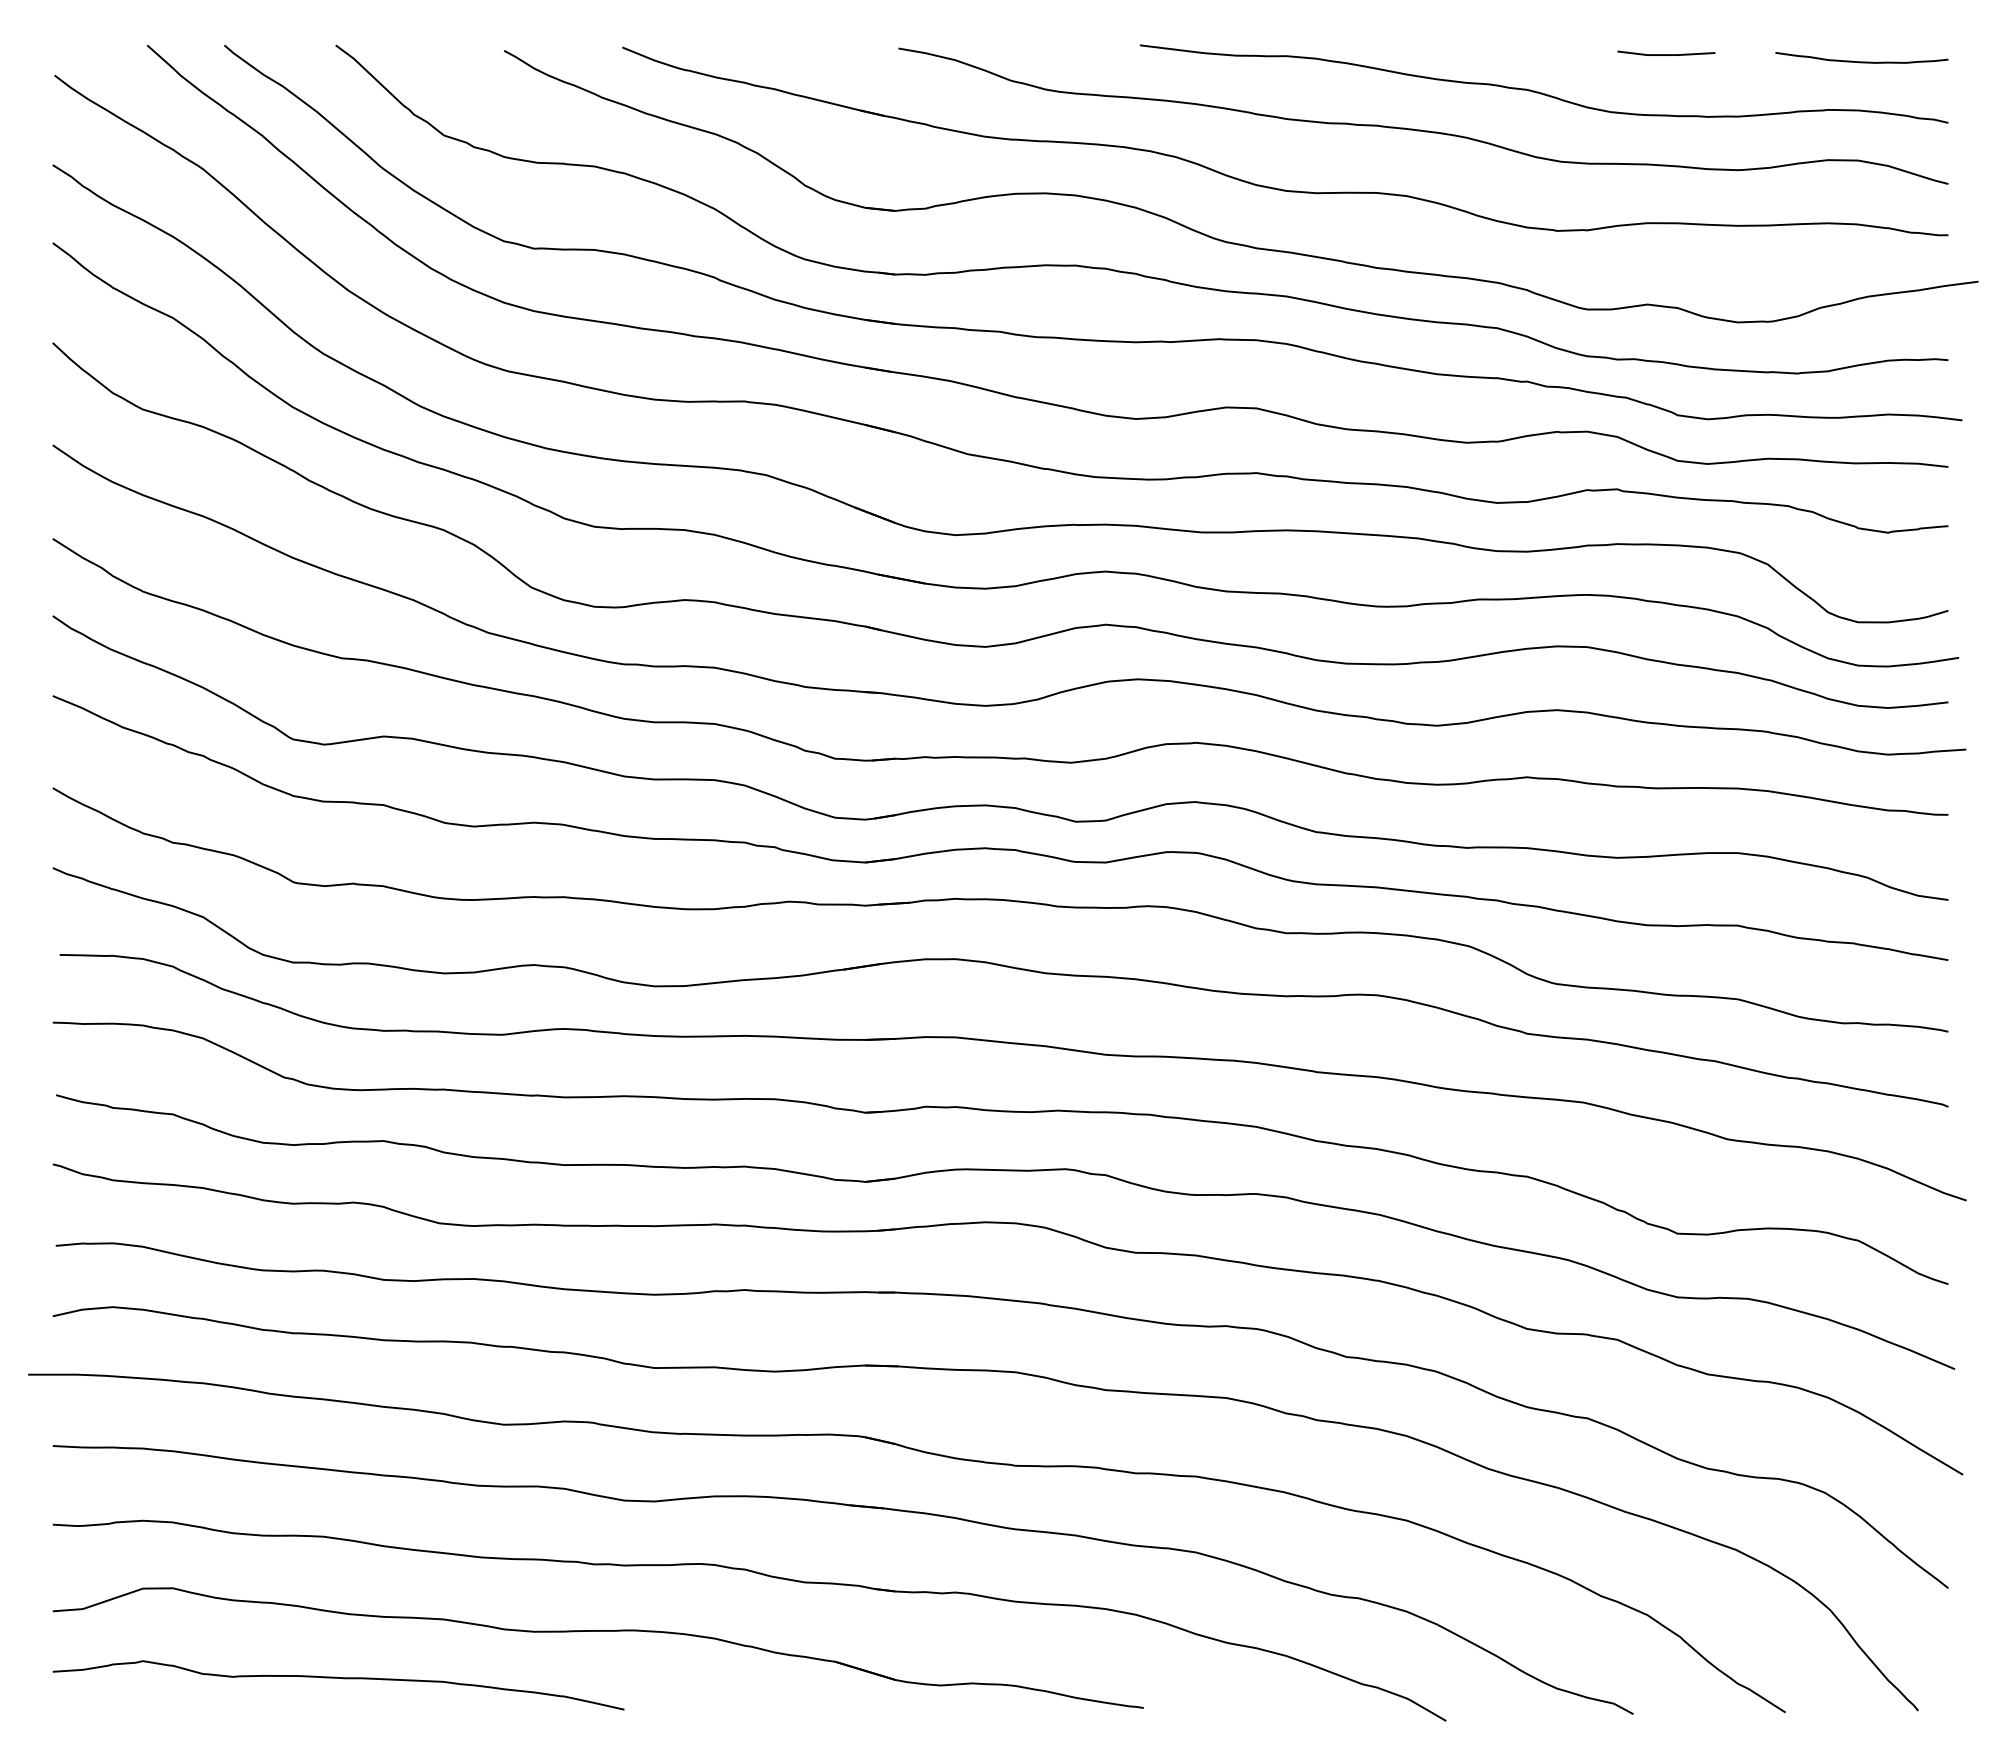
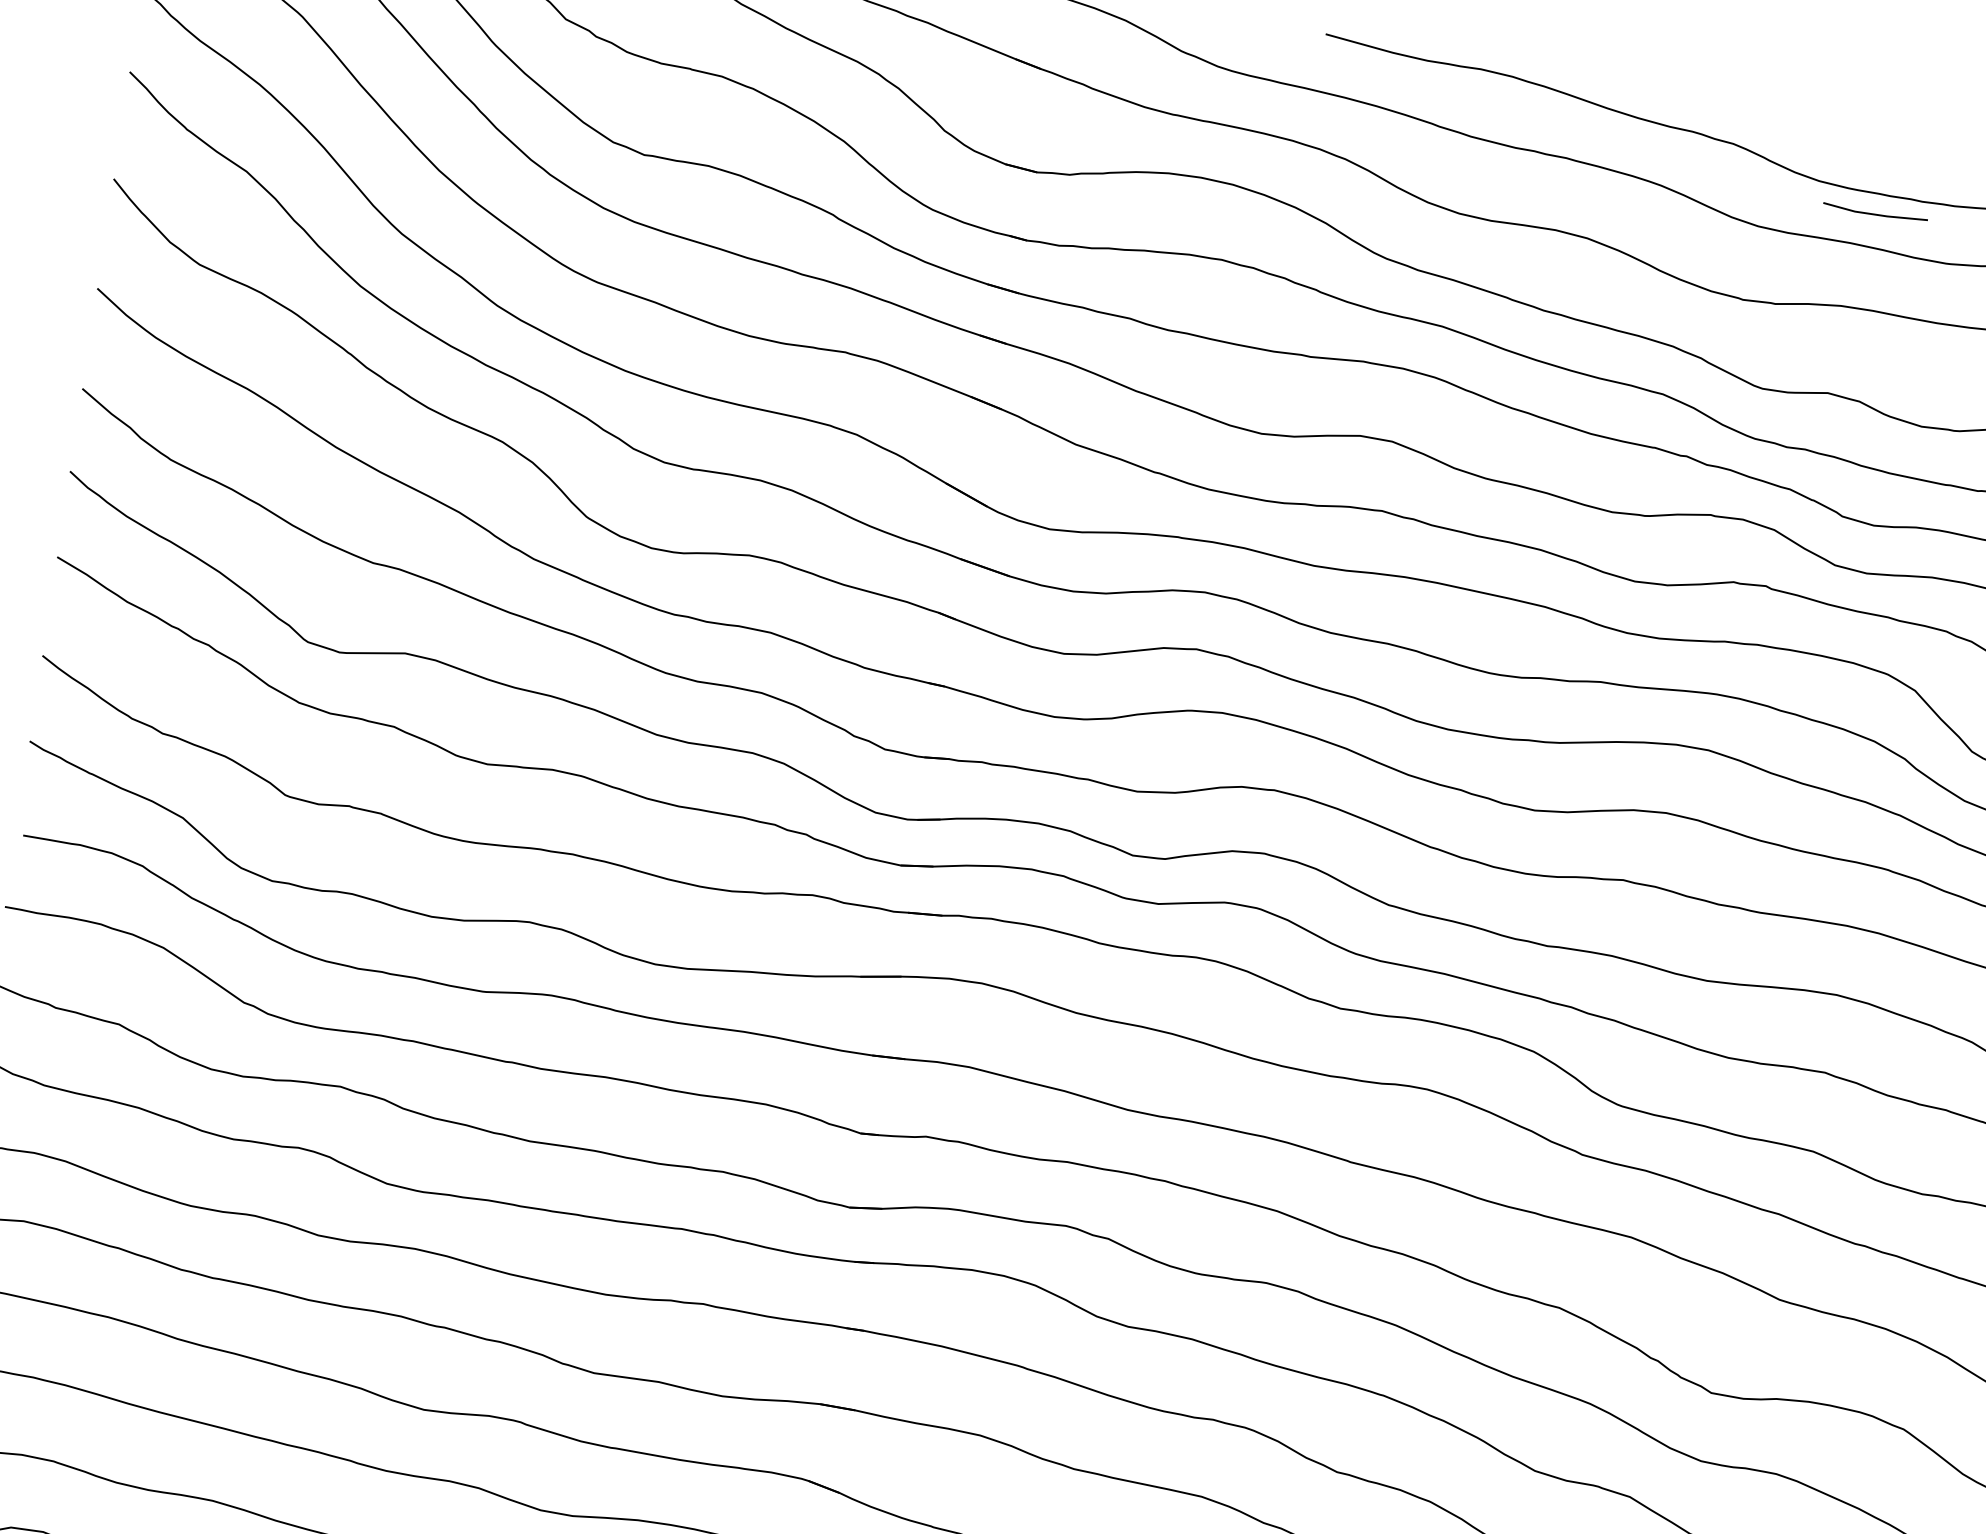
line: (1666, 54) -> (1875, 213), moved

